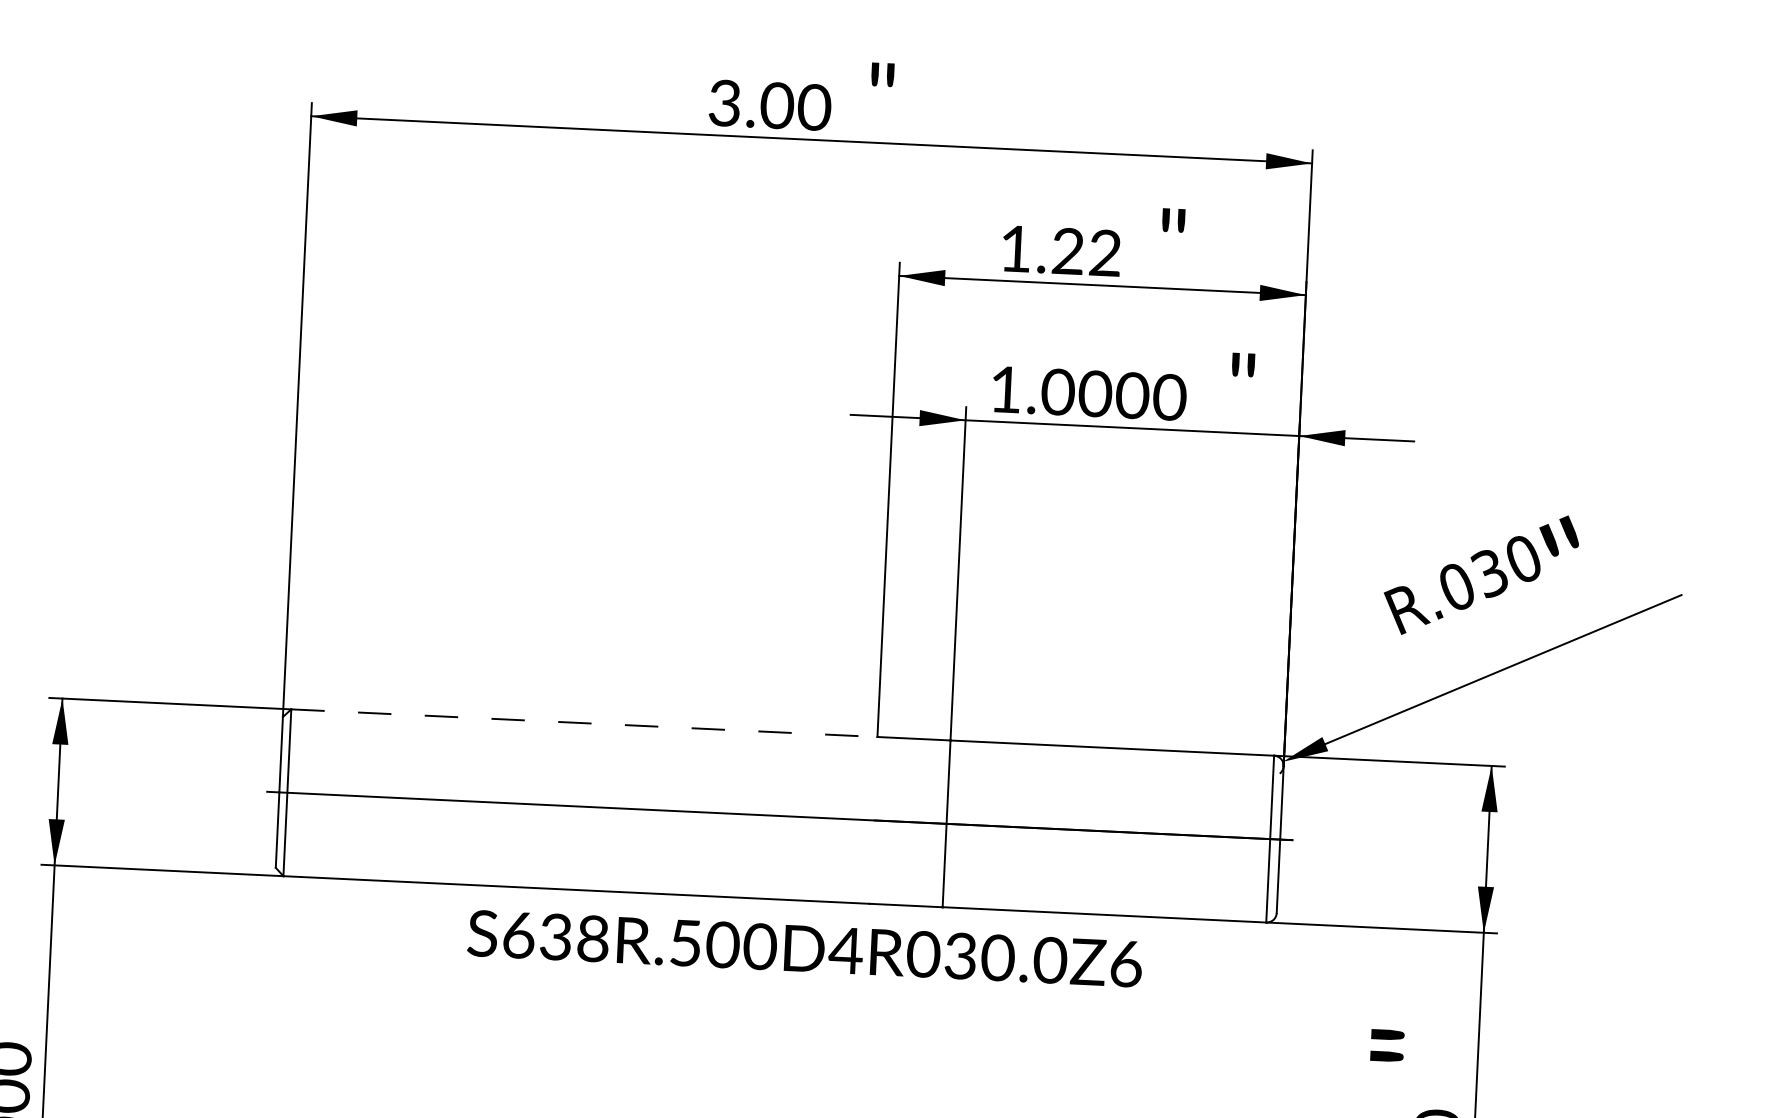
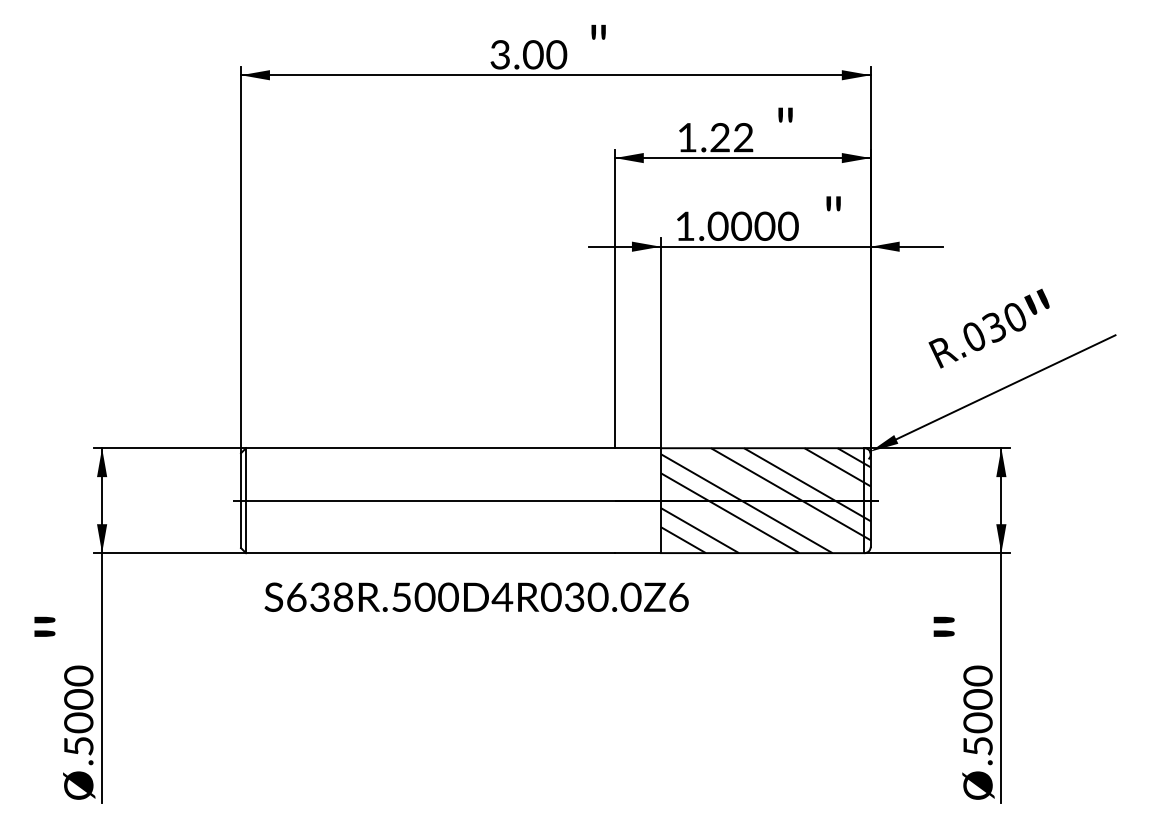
line: (584, 723) -> (430, 448), dashed -> solid
hatch: (1112, 831) -> (765, 500), added
text: (804, 947) -> (476, 596), moved

